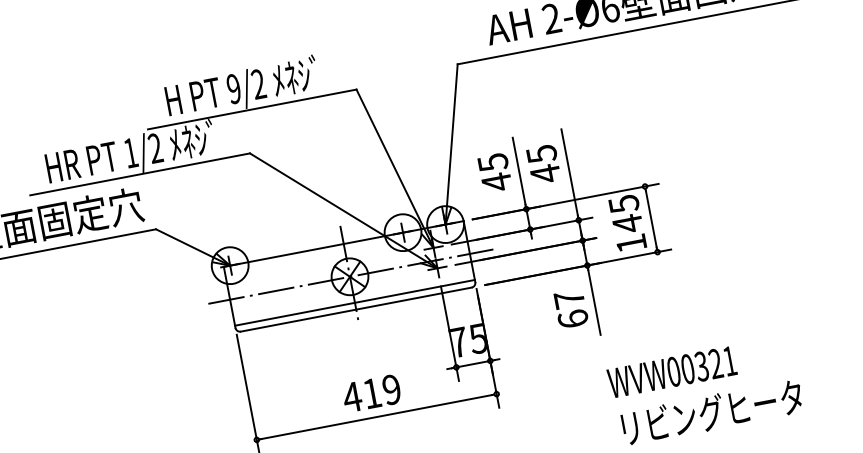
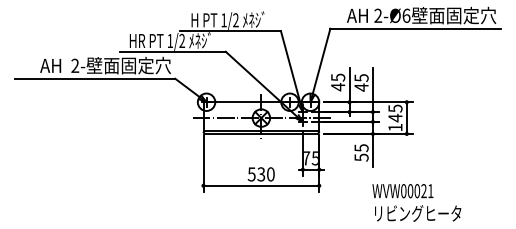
text: (232, 89) -> (223, 20), 9/2 -> 1/2
text: (571, 308) -> (361, 152), 67 -> 55
text: (702, 367) -> (417, 191), WVW00321 -> WVW00021
text: (370, 394) -> (260, 174), 419 -> 530

